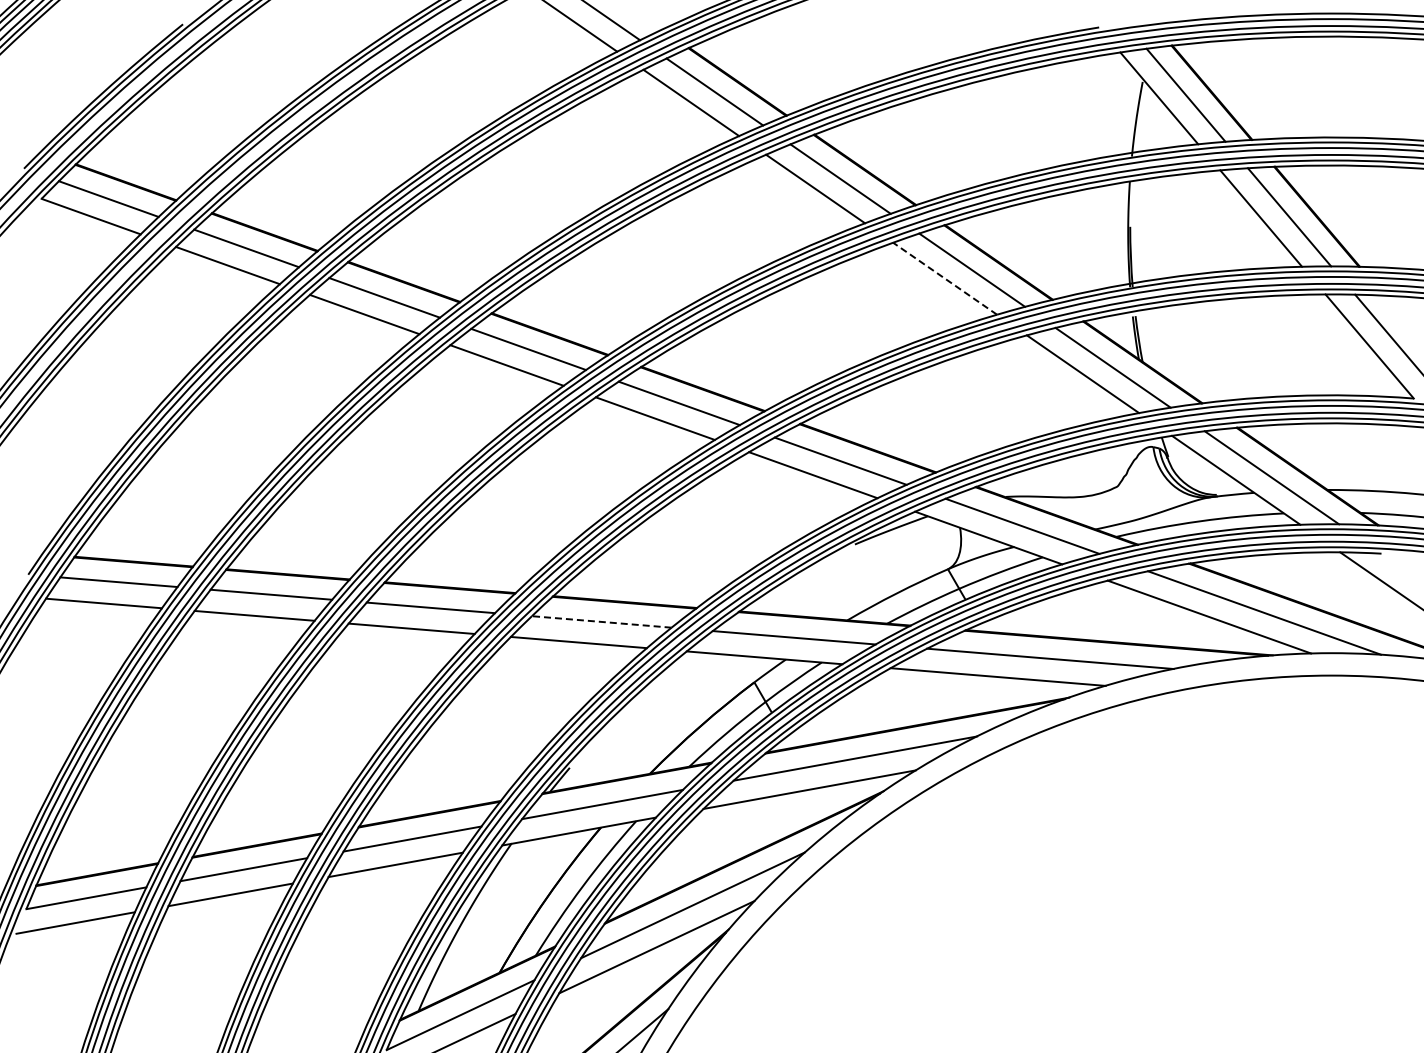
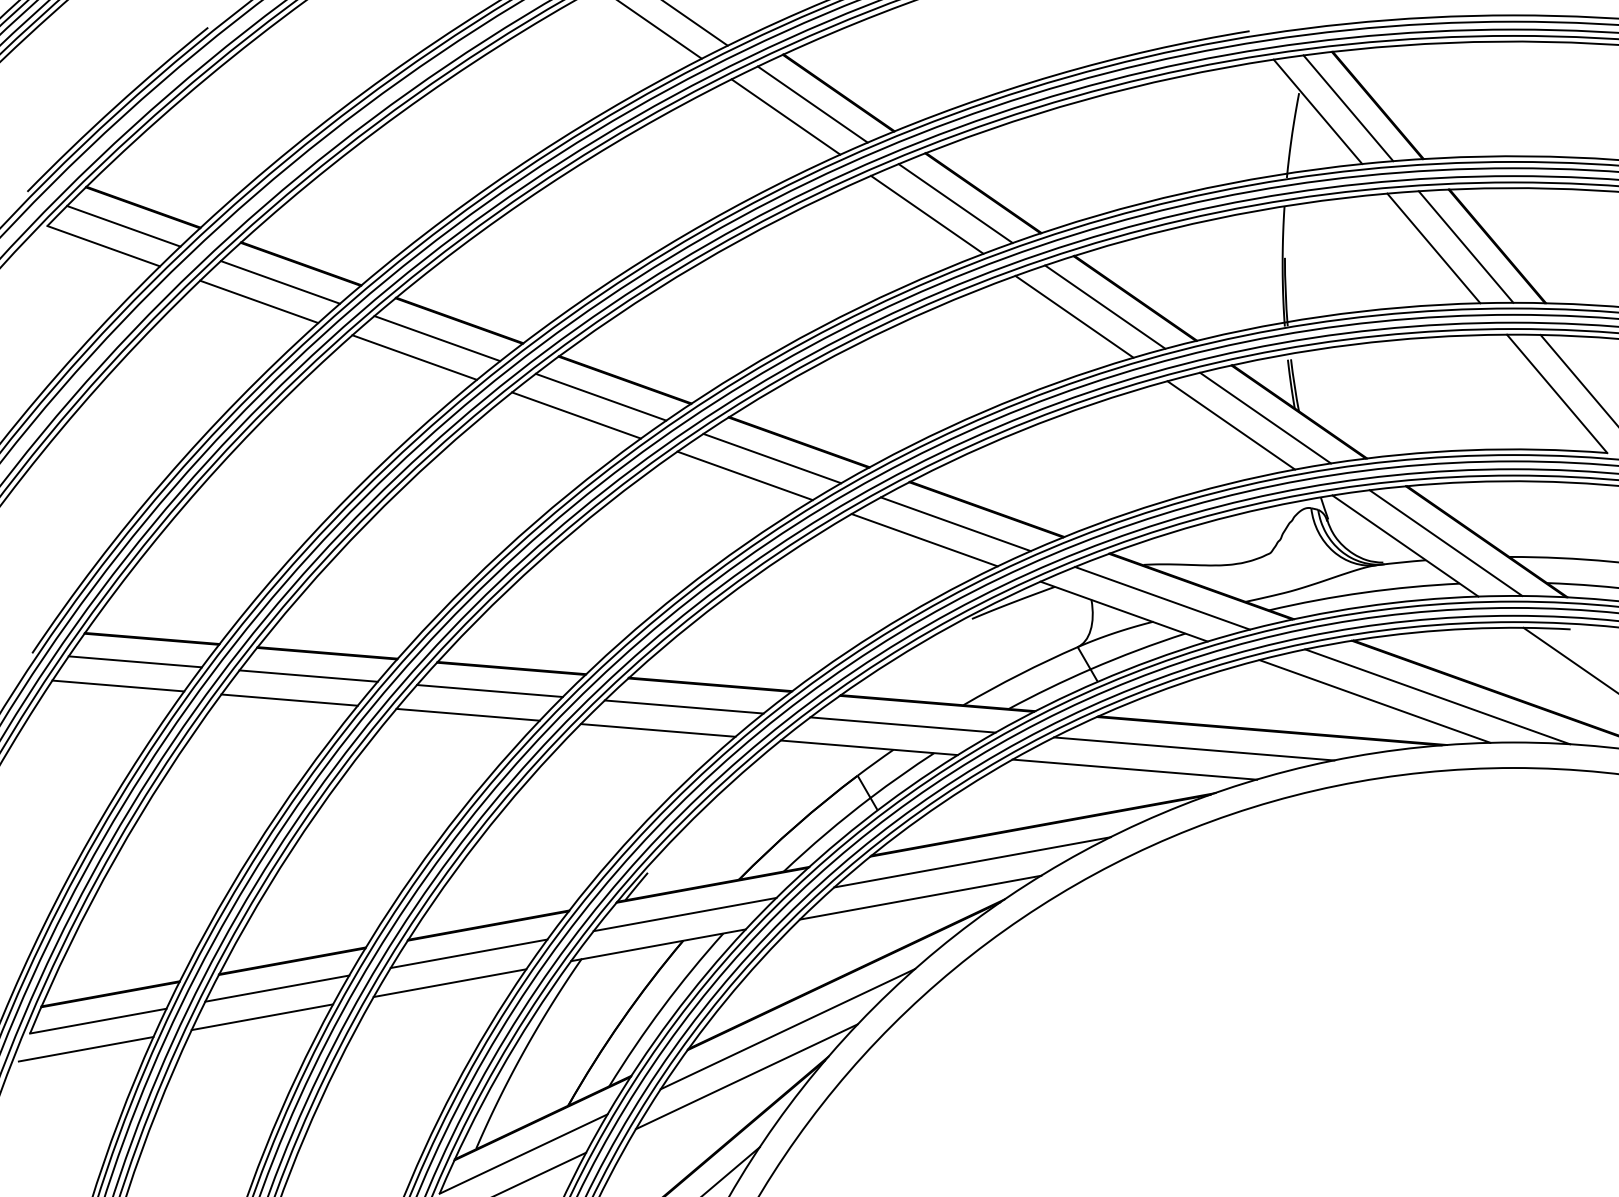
line: (944, 278) -> (1073, 316), dashed -> solid
line: (601, 621) -> (683, 706), dashed -> solid

